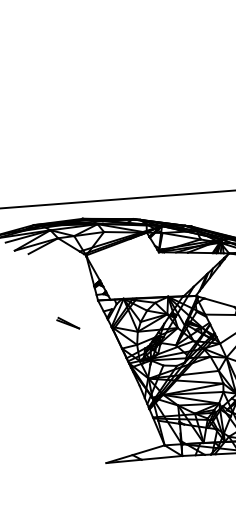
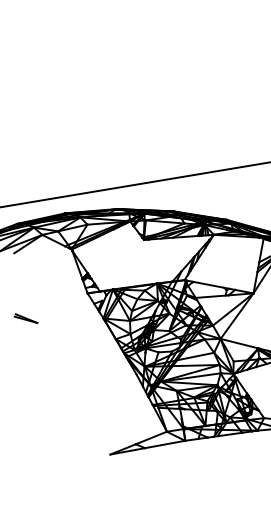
part: (67, 323) -> (25, 318), moved

